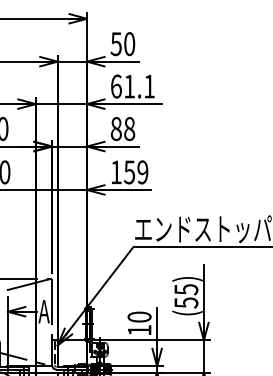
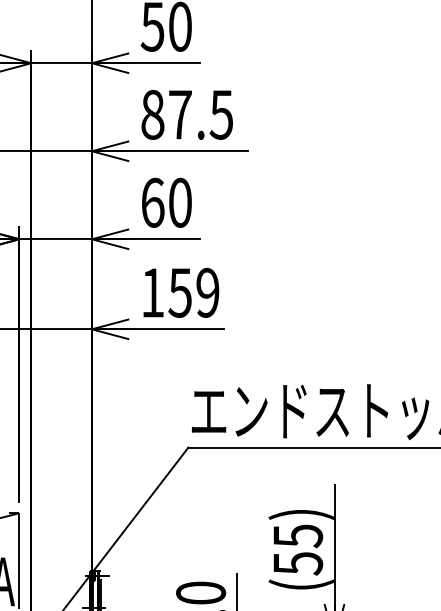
text: (132, 86) -> (186, 114), 61.1 -> 87.5
text: (123, 128) -> (167, 201), 88 -> 60

